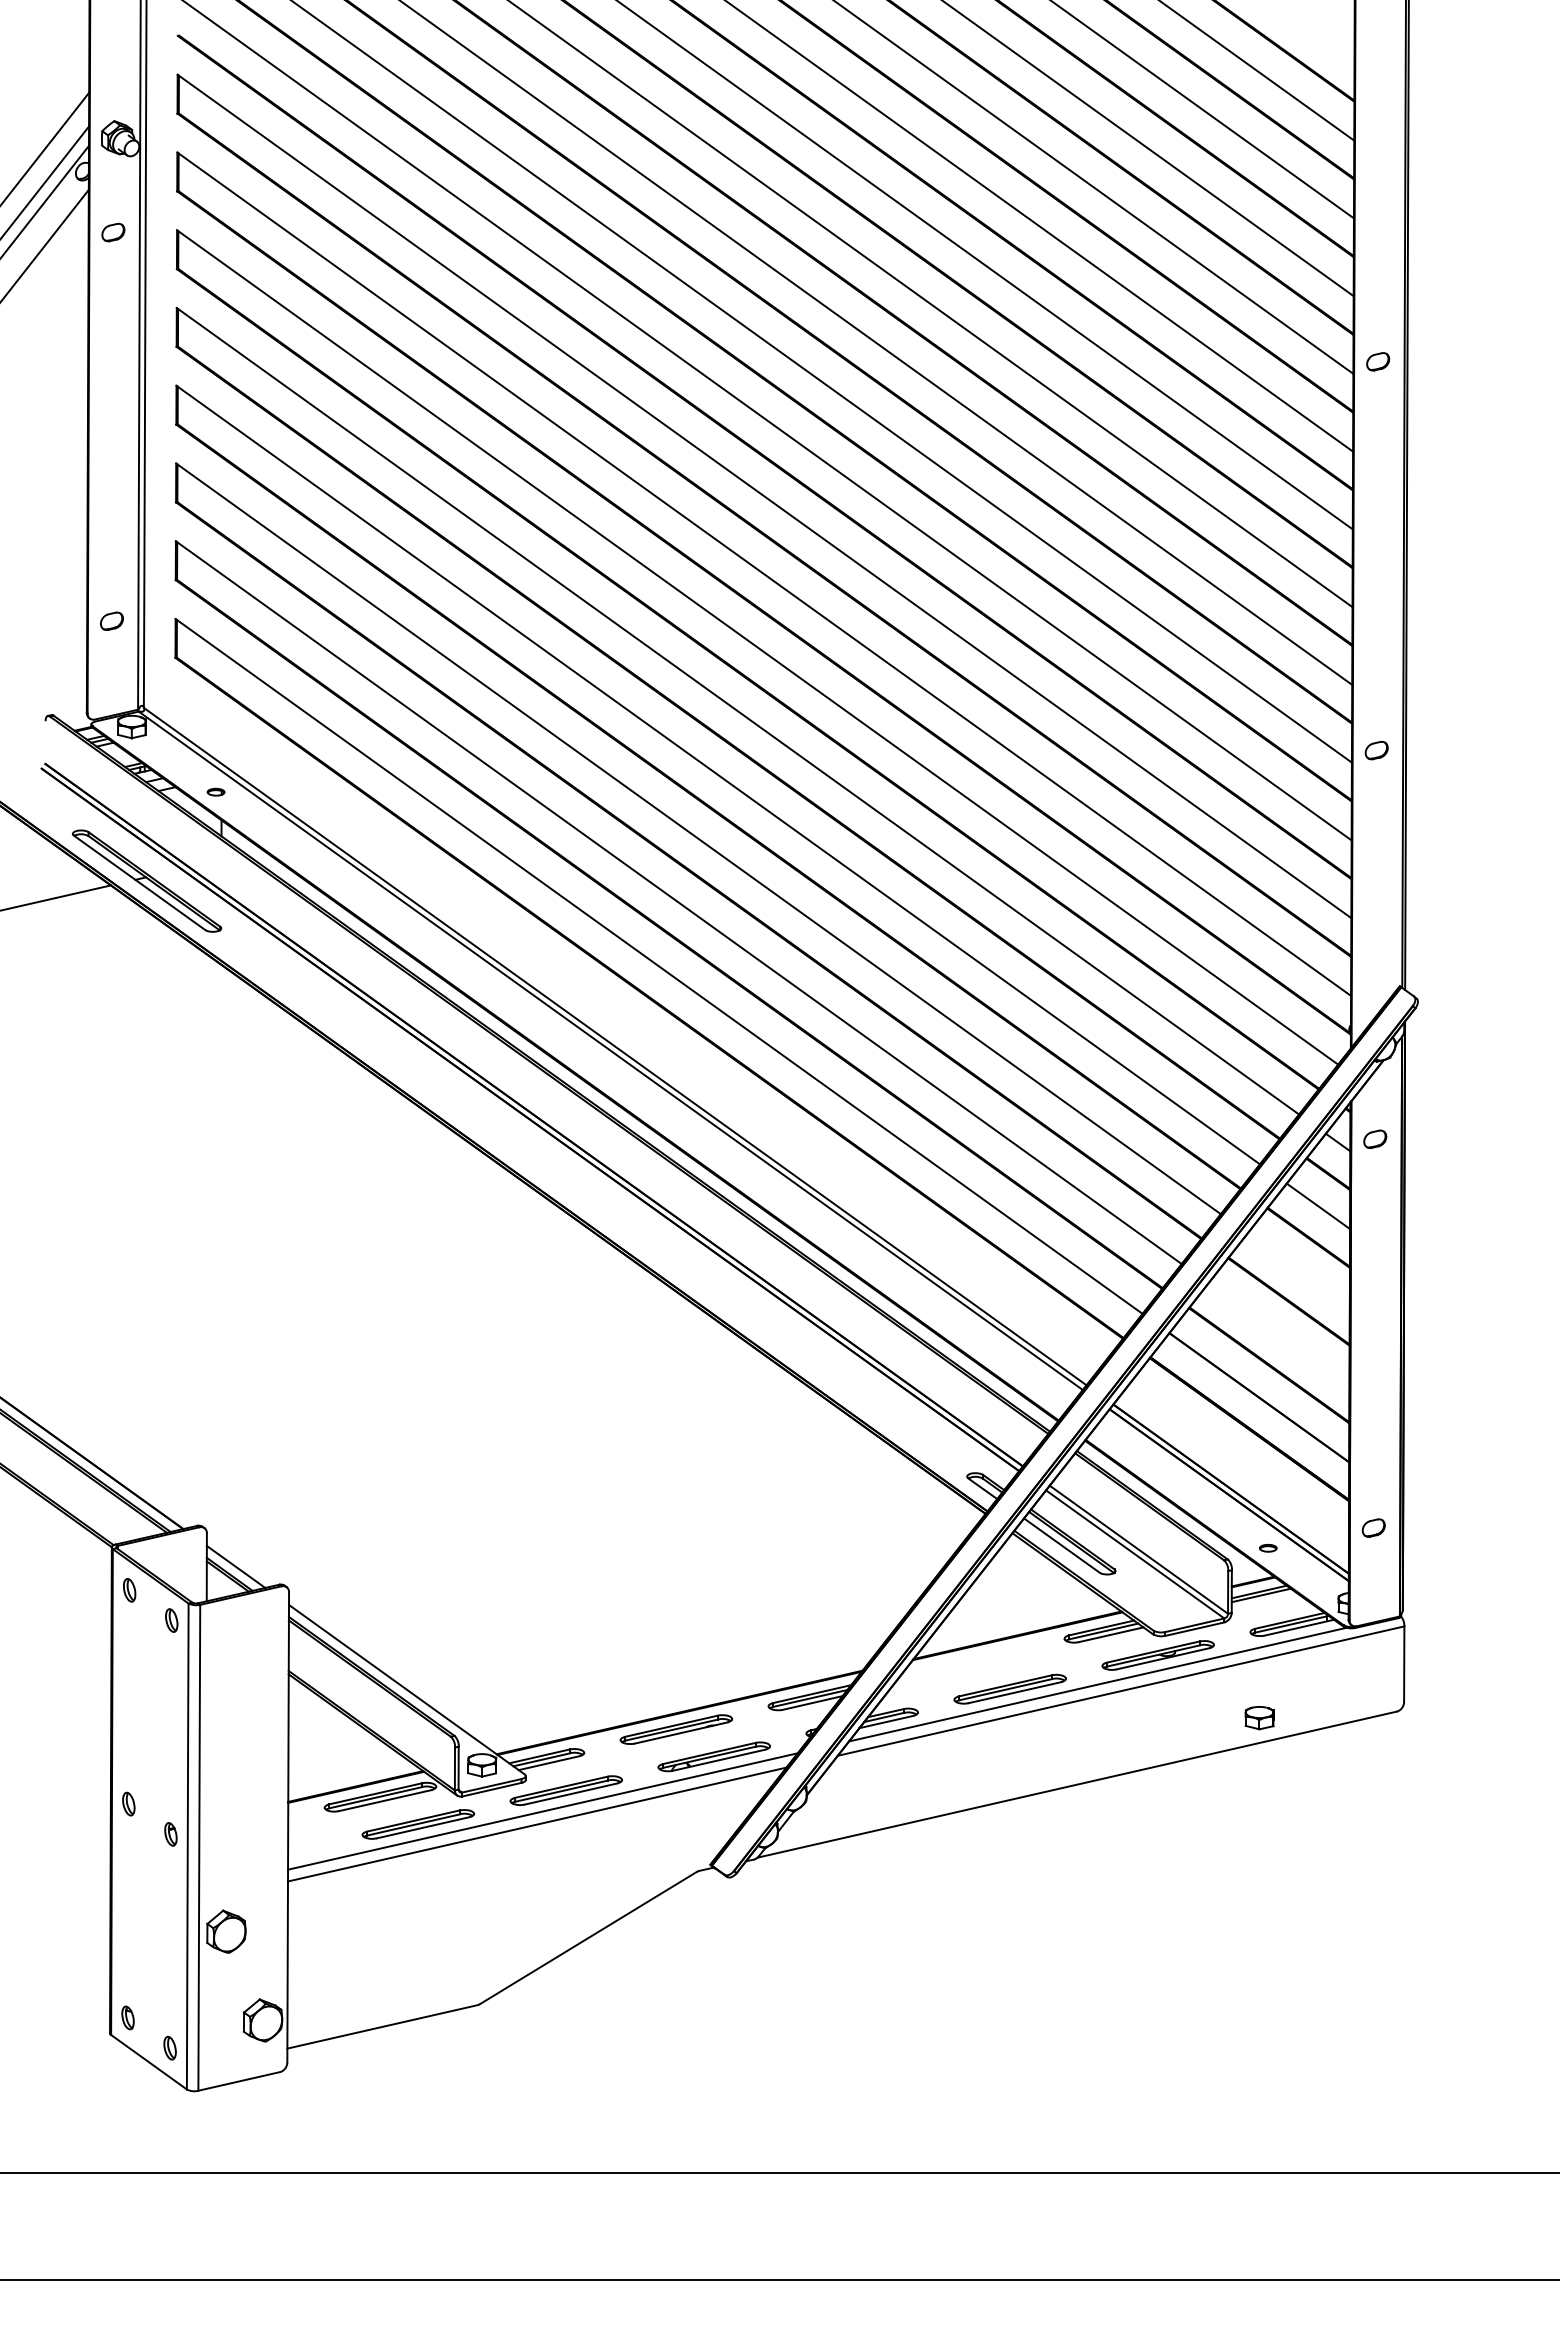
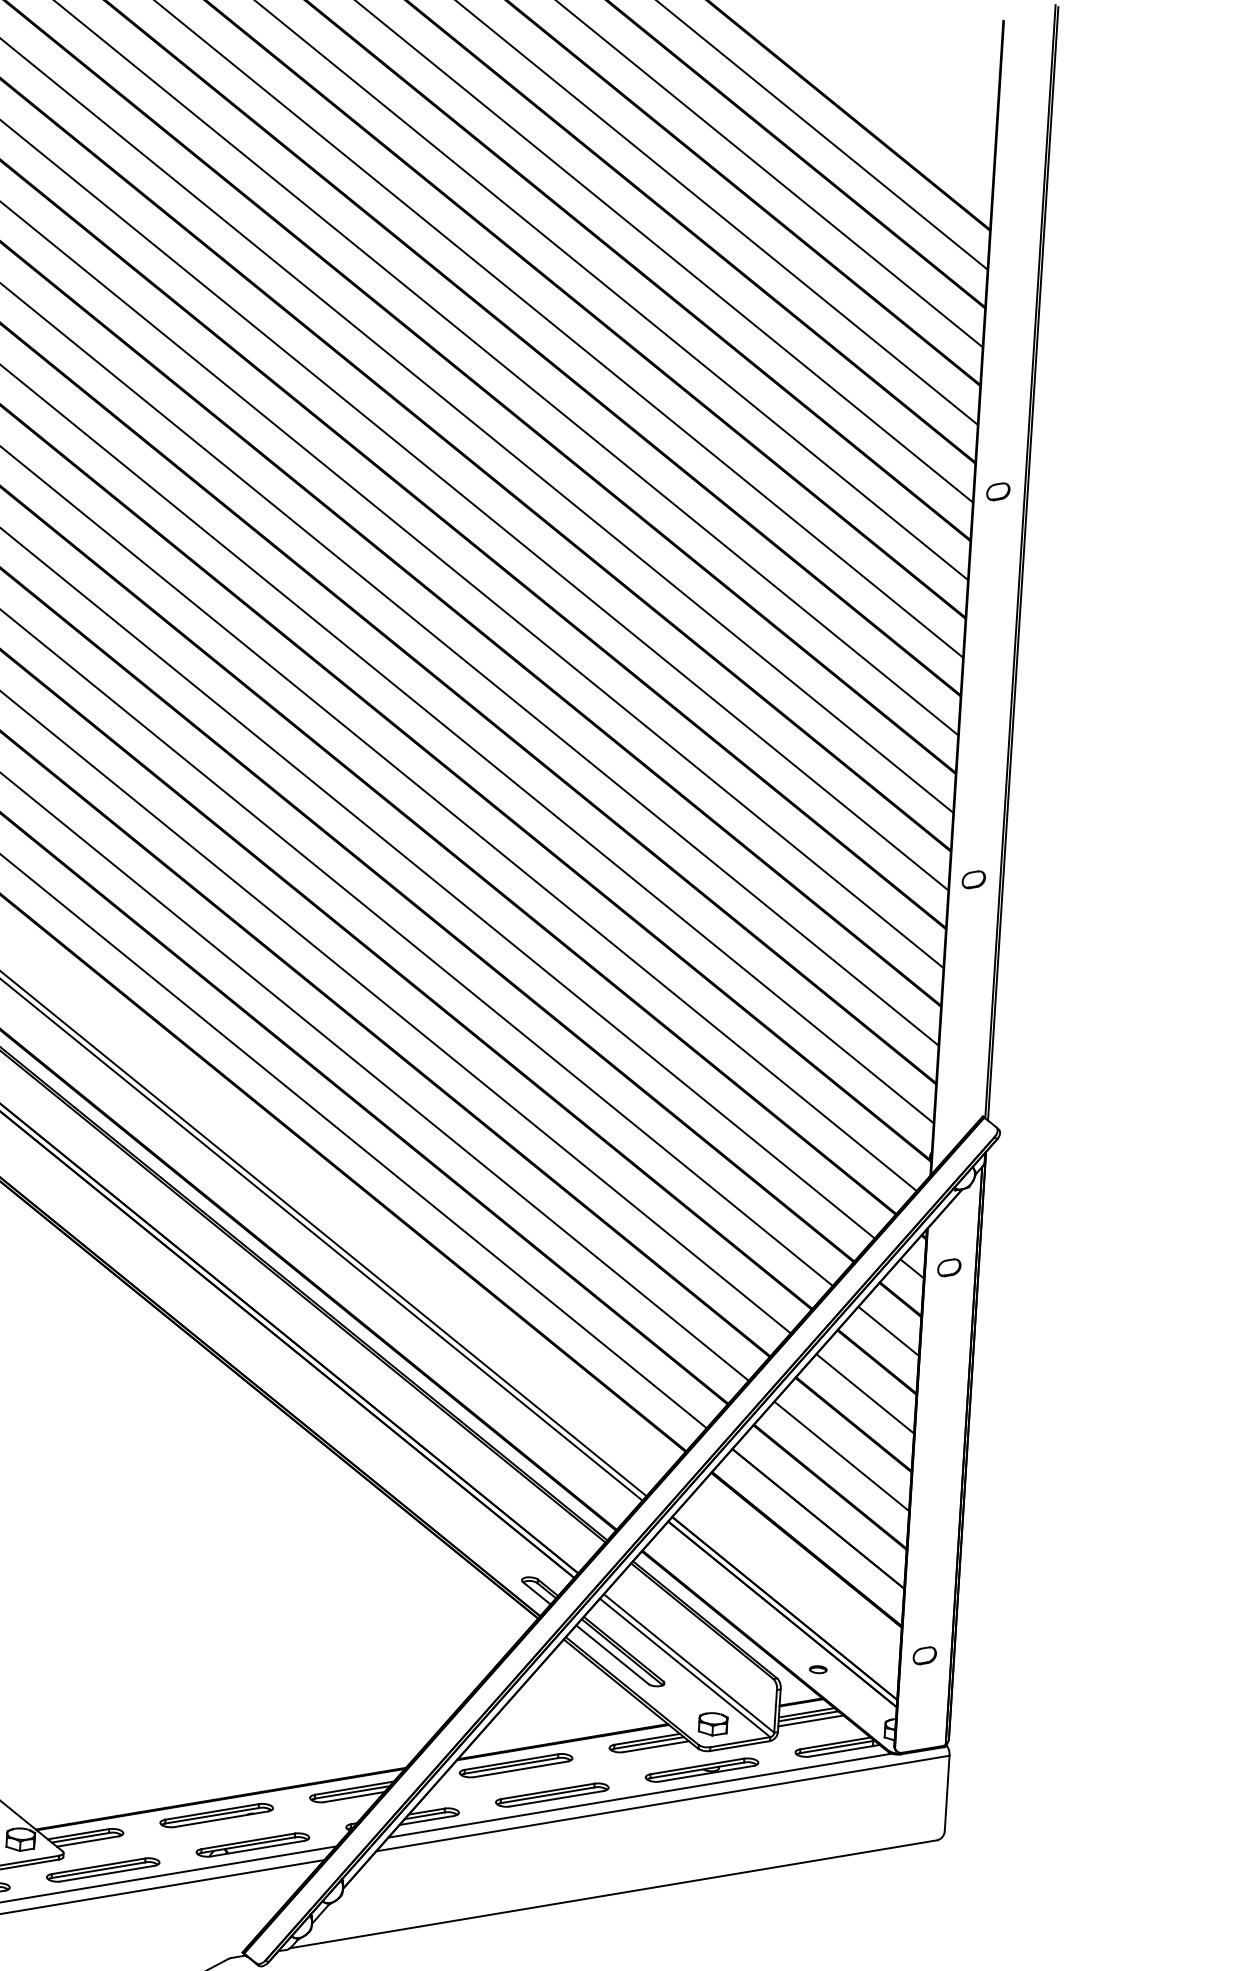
line: (1298, 1269) -> (865, 1393), added
line: (1278, 1333) -> (841, 1455), added
line: (1263, 1599) -> (810, 1720), added
part: (971, 1661) -> (515, 1765), added
part: (1259, 1718) -> (713, 1724), moved

